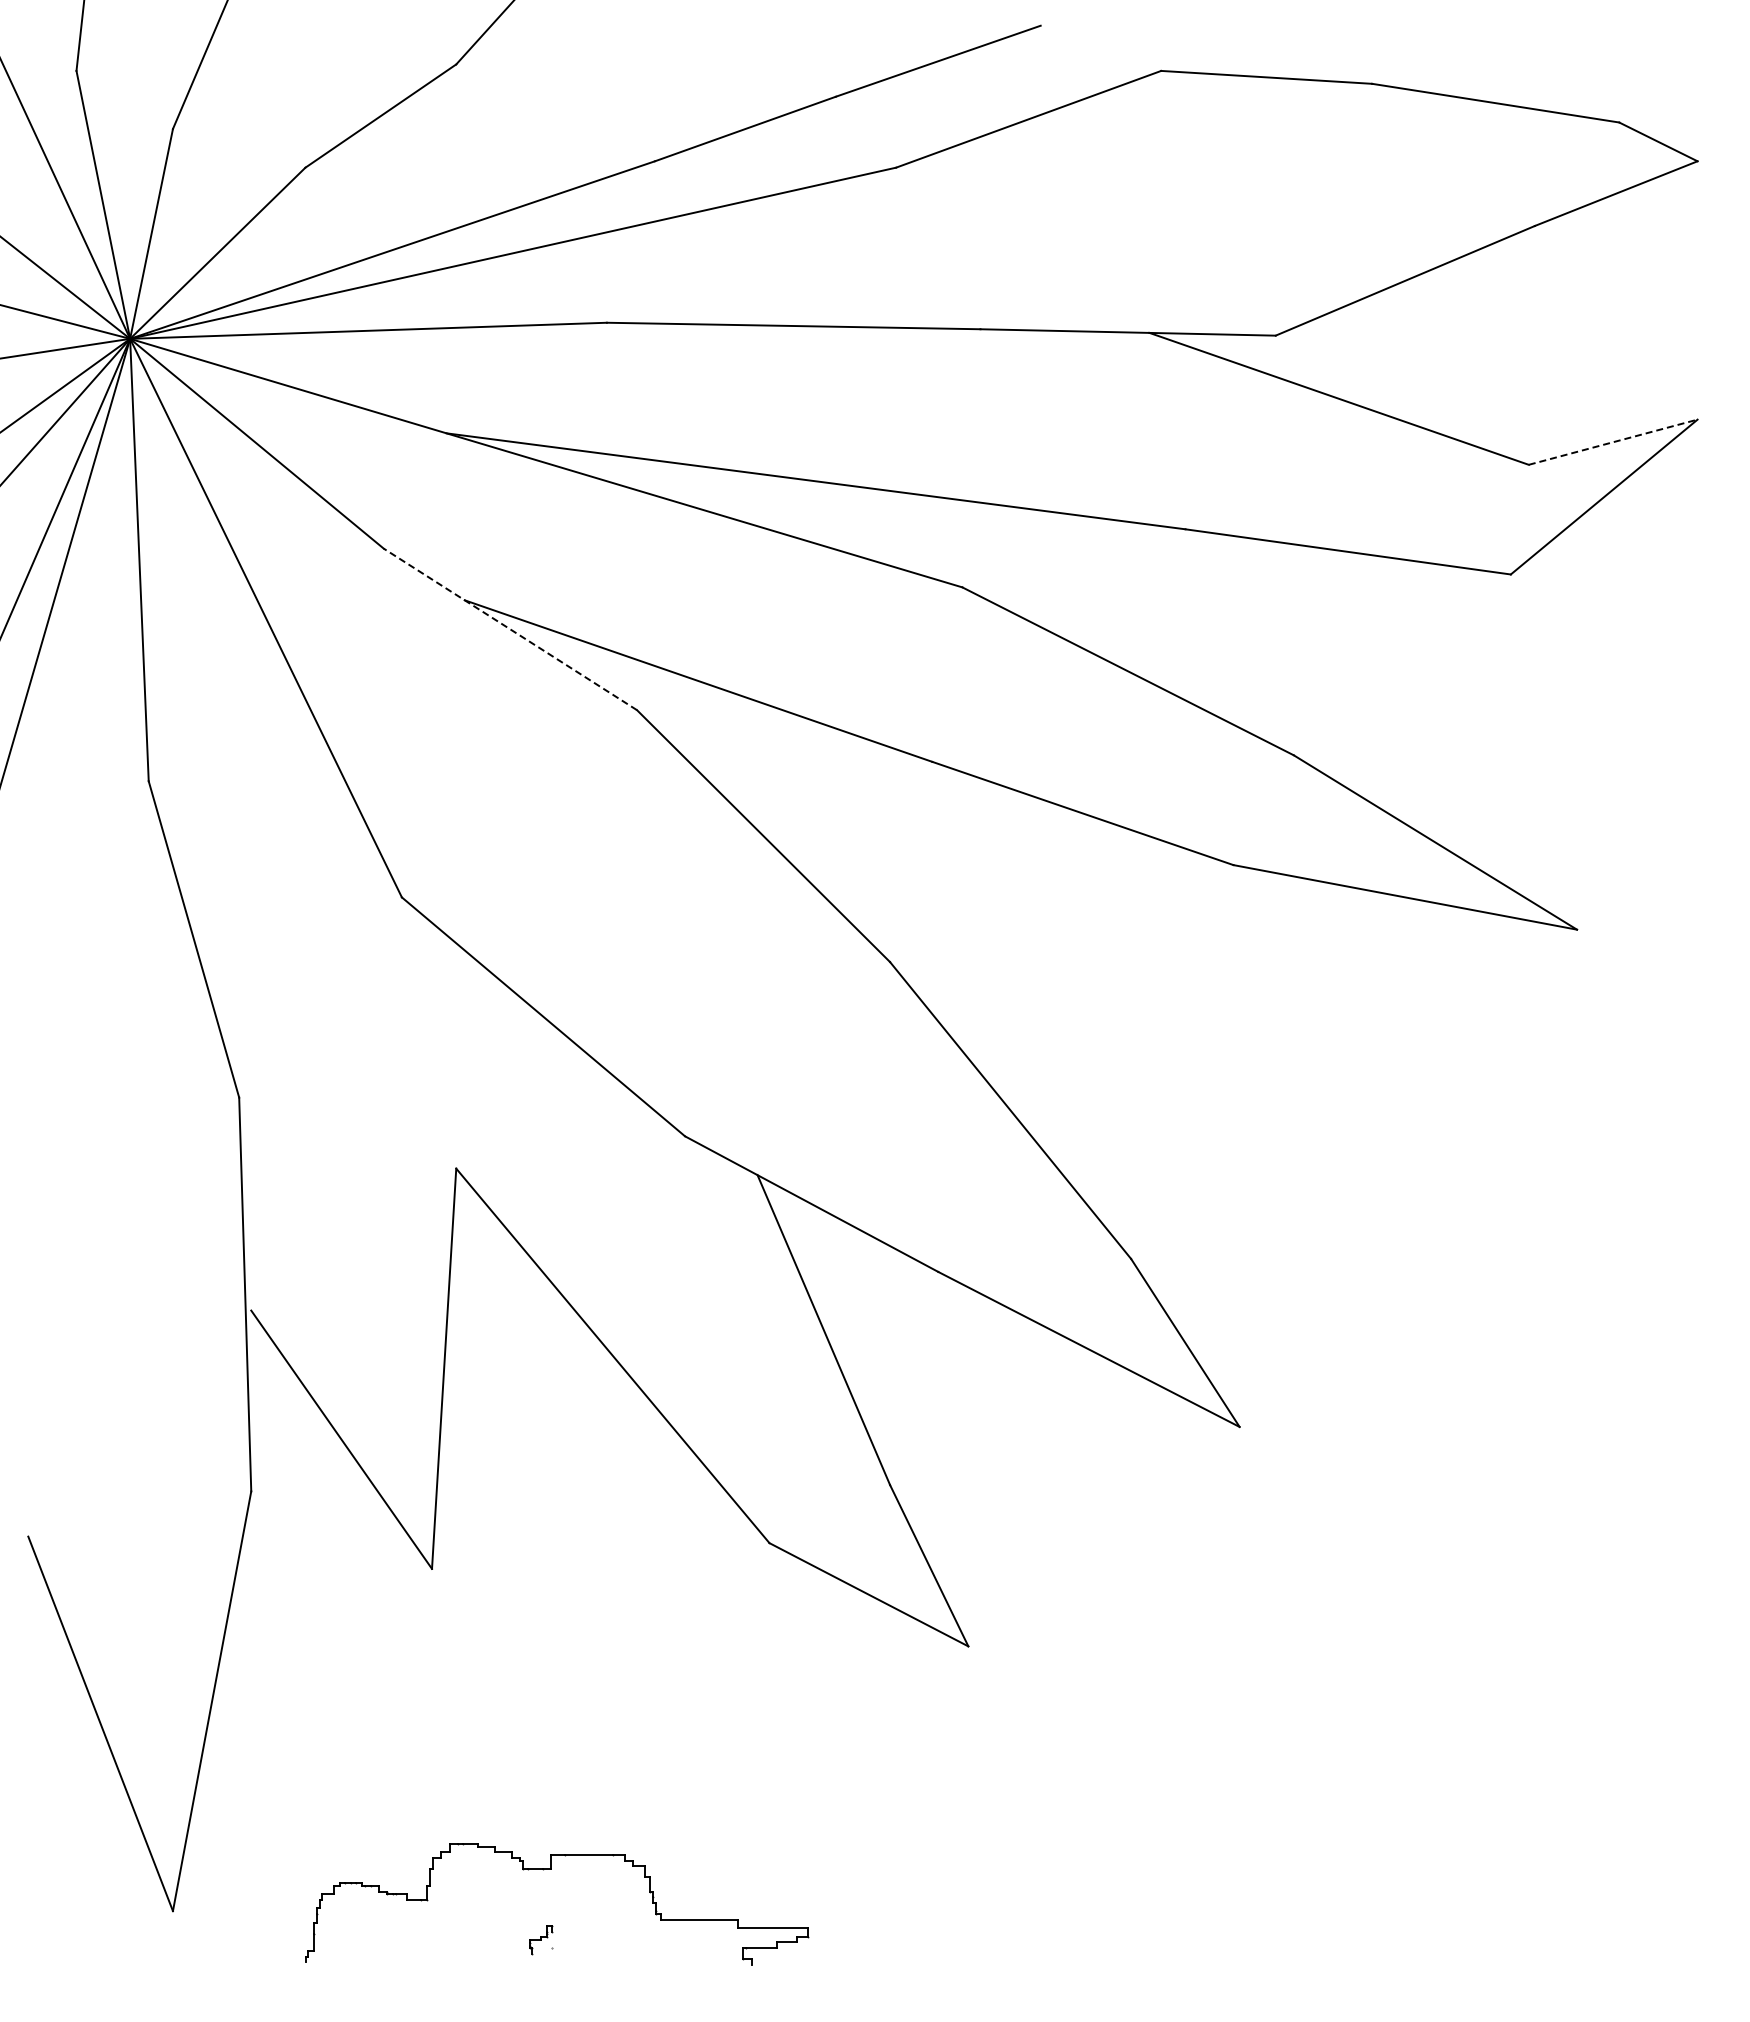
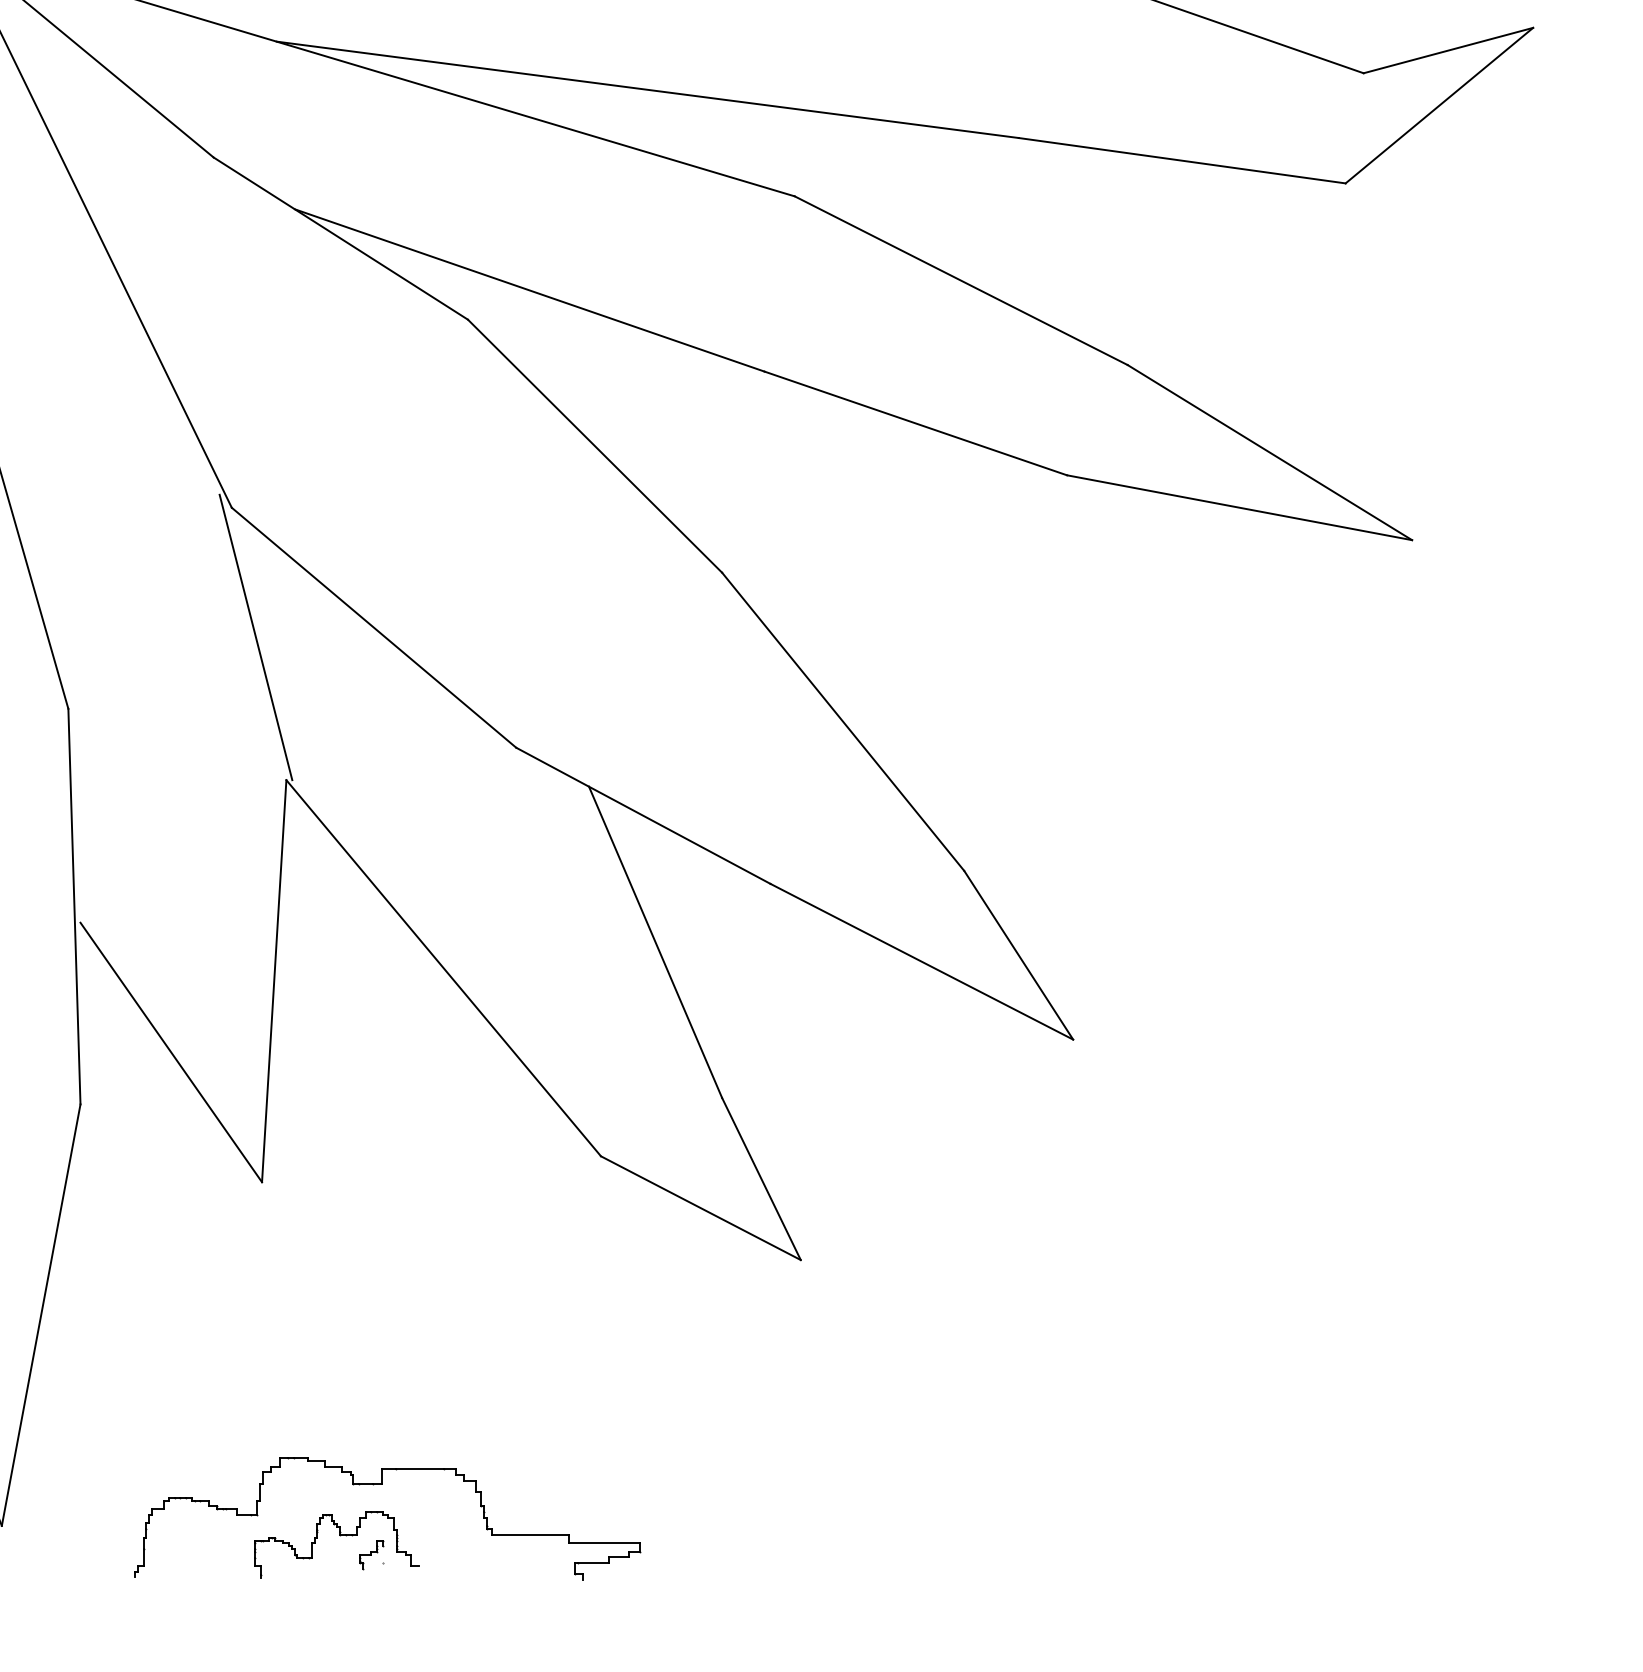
line: (1613, 442) -> (1448, 50), dashed -> solid
line: (510, 629) -> (340, 238), dashed -> solid
line: (425, 1026) -> (255, 637), added
part: (510, 1921) -> (340, 1536), added

